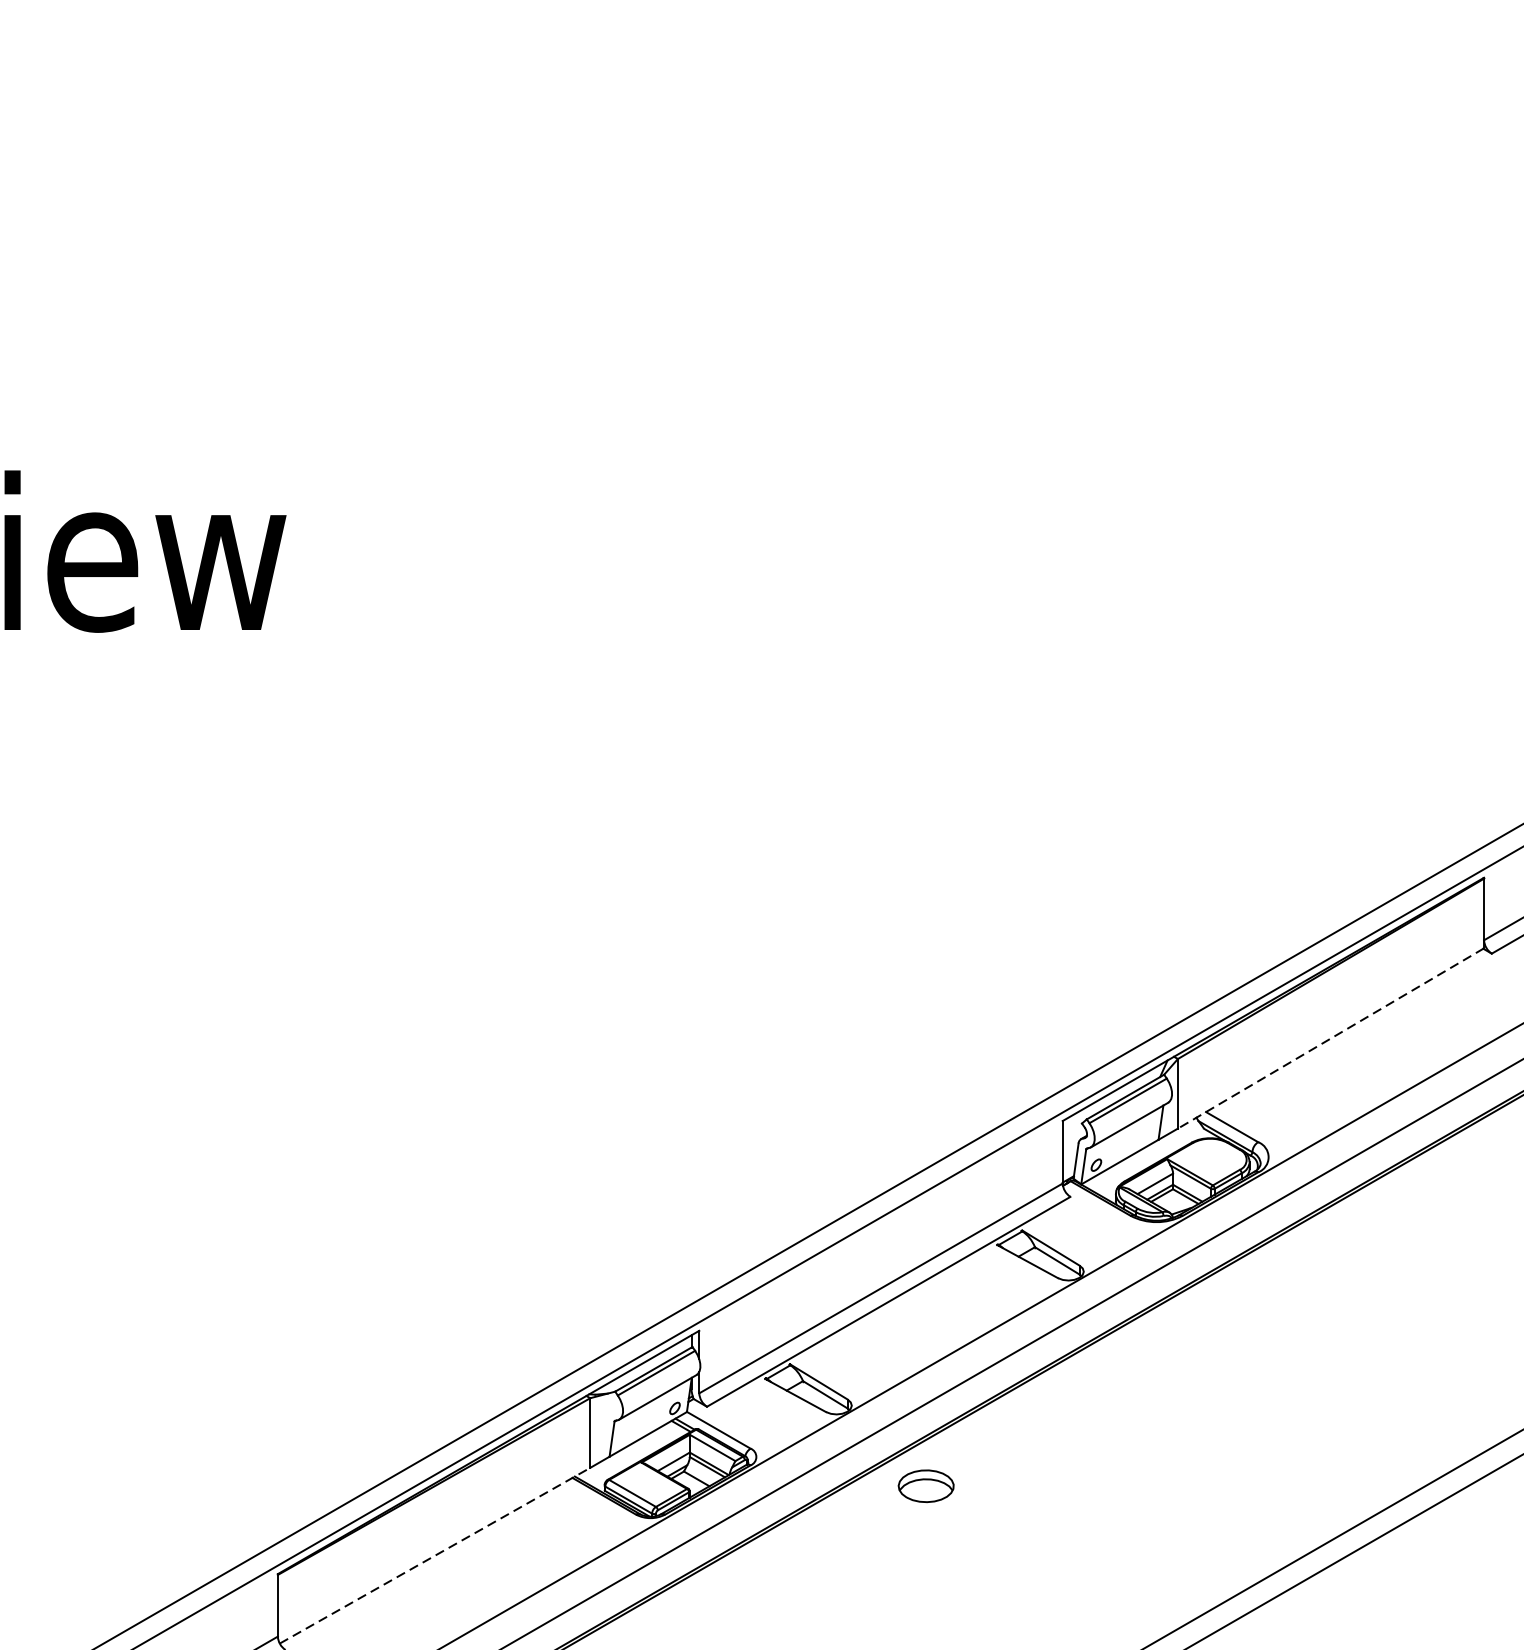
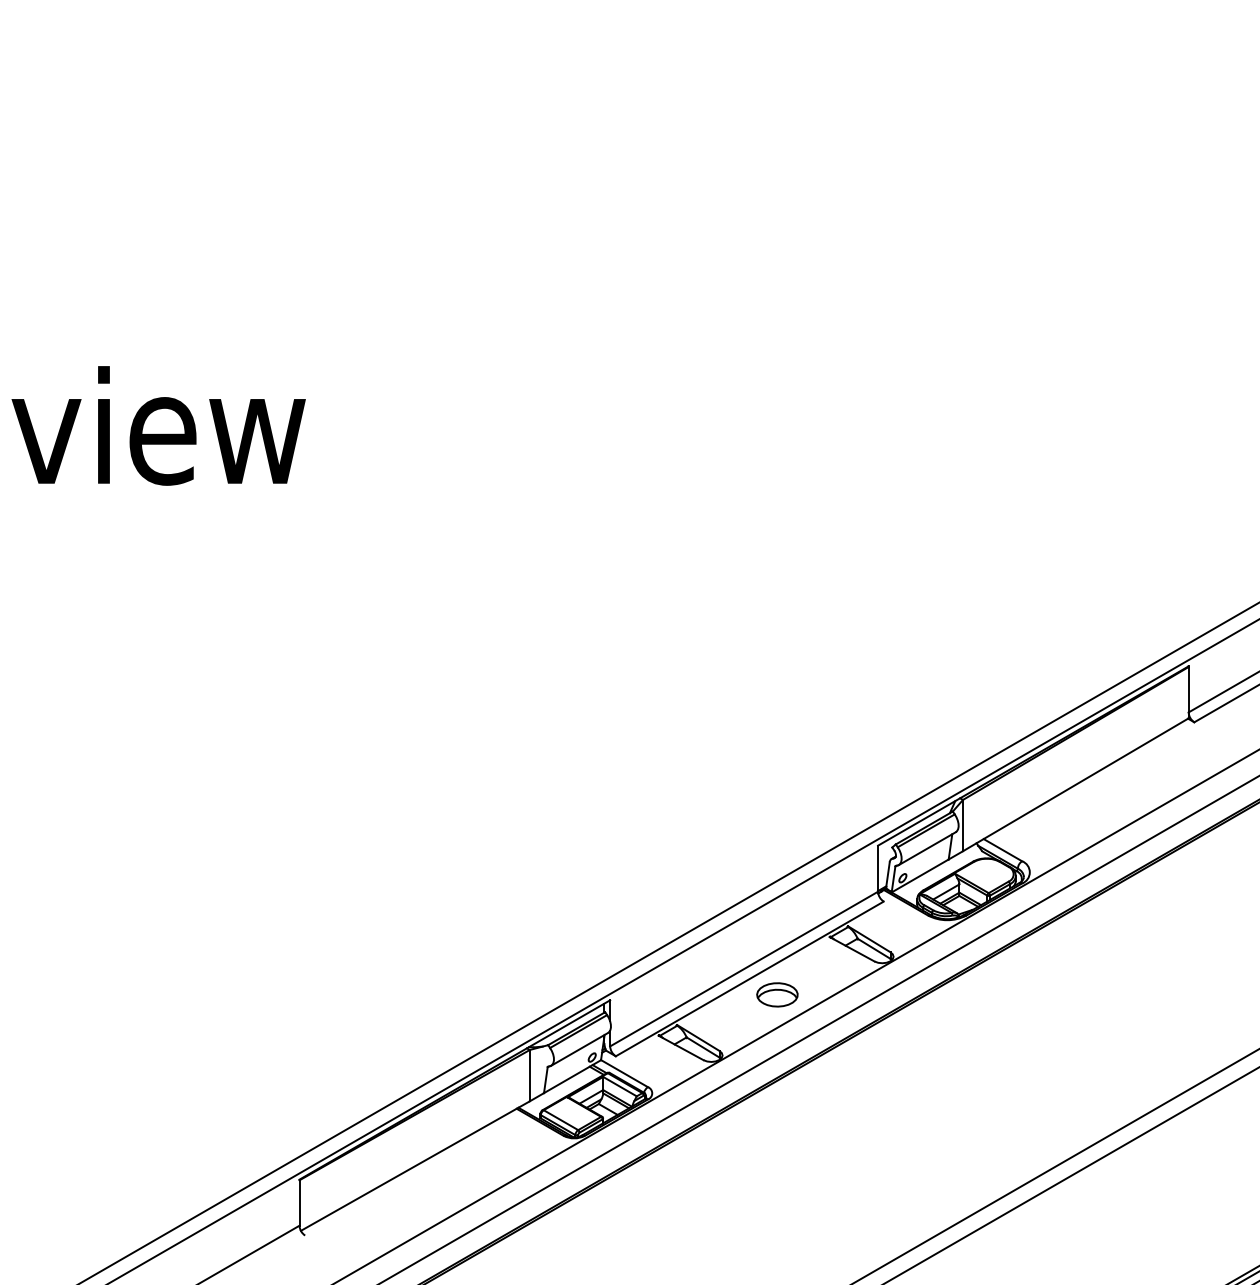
line: (1330, 1038) -> (1075, 784), dashed -> solid
part: (926, 1485) -> (777, 994), moved
line: (435, 1554) -> (415, 1165), dashed -> solid

